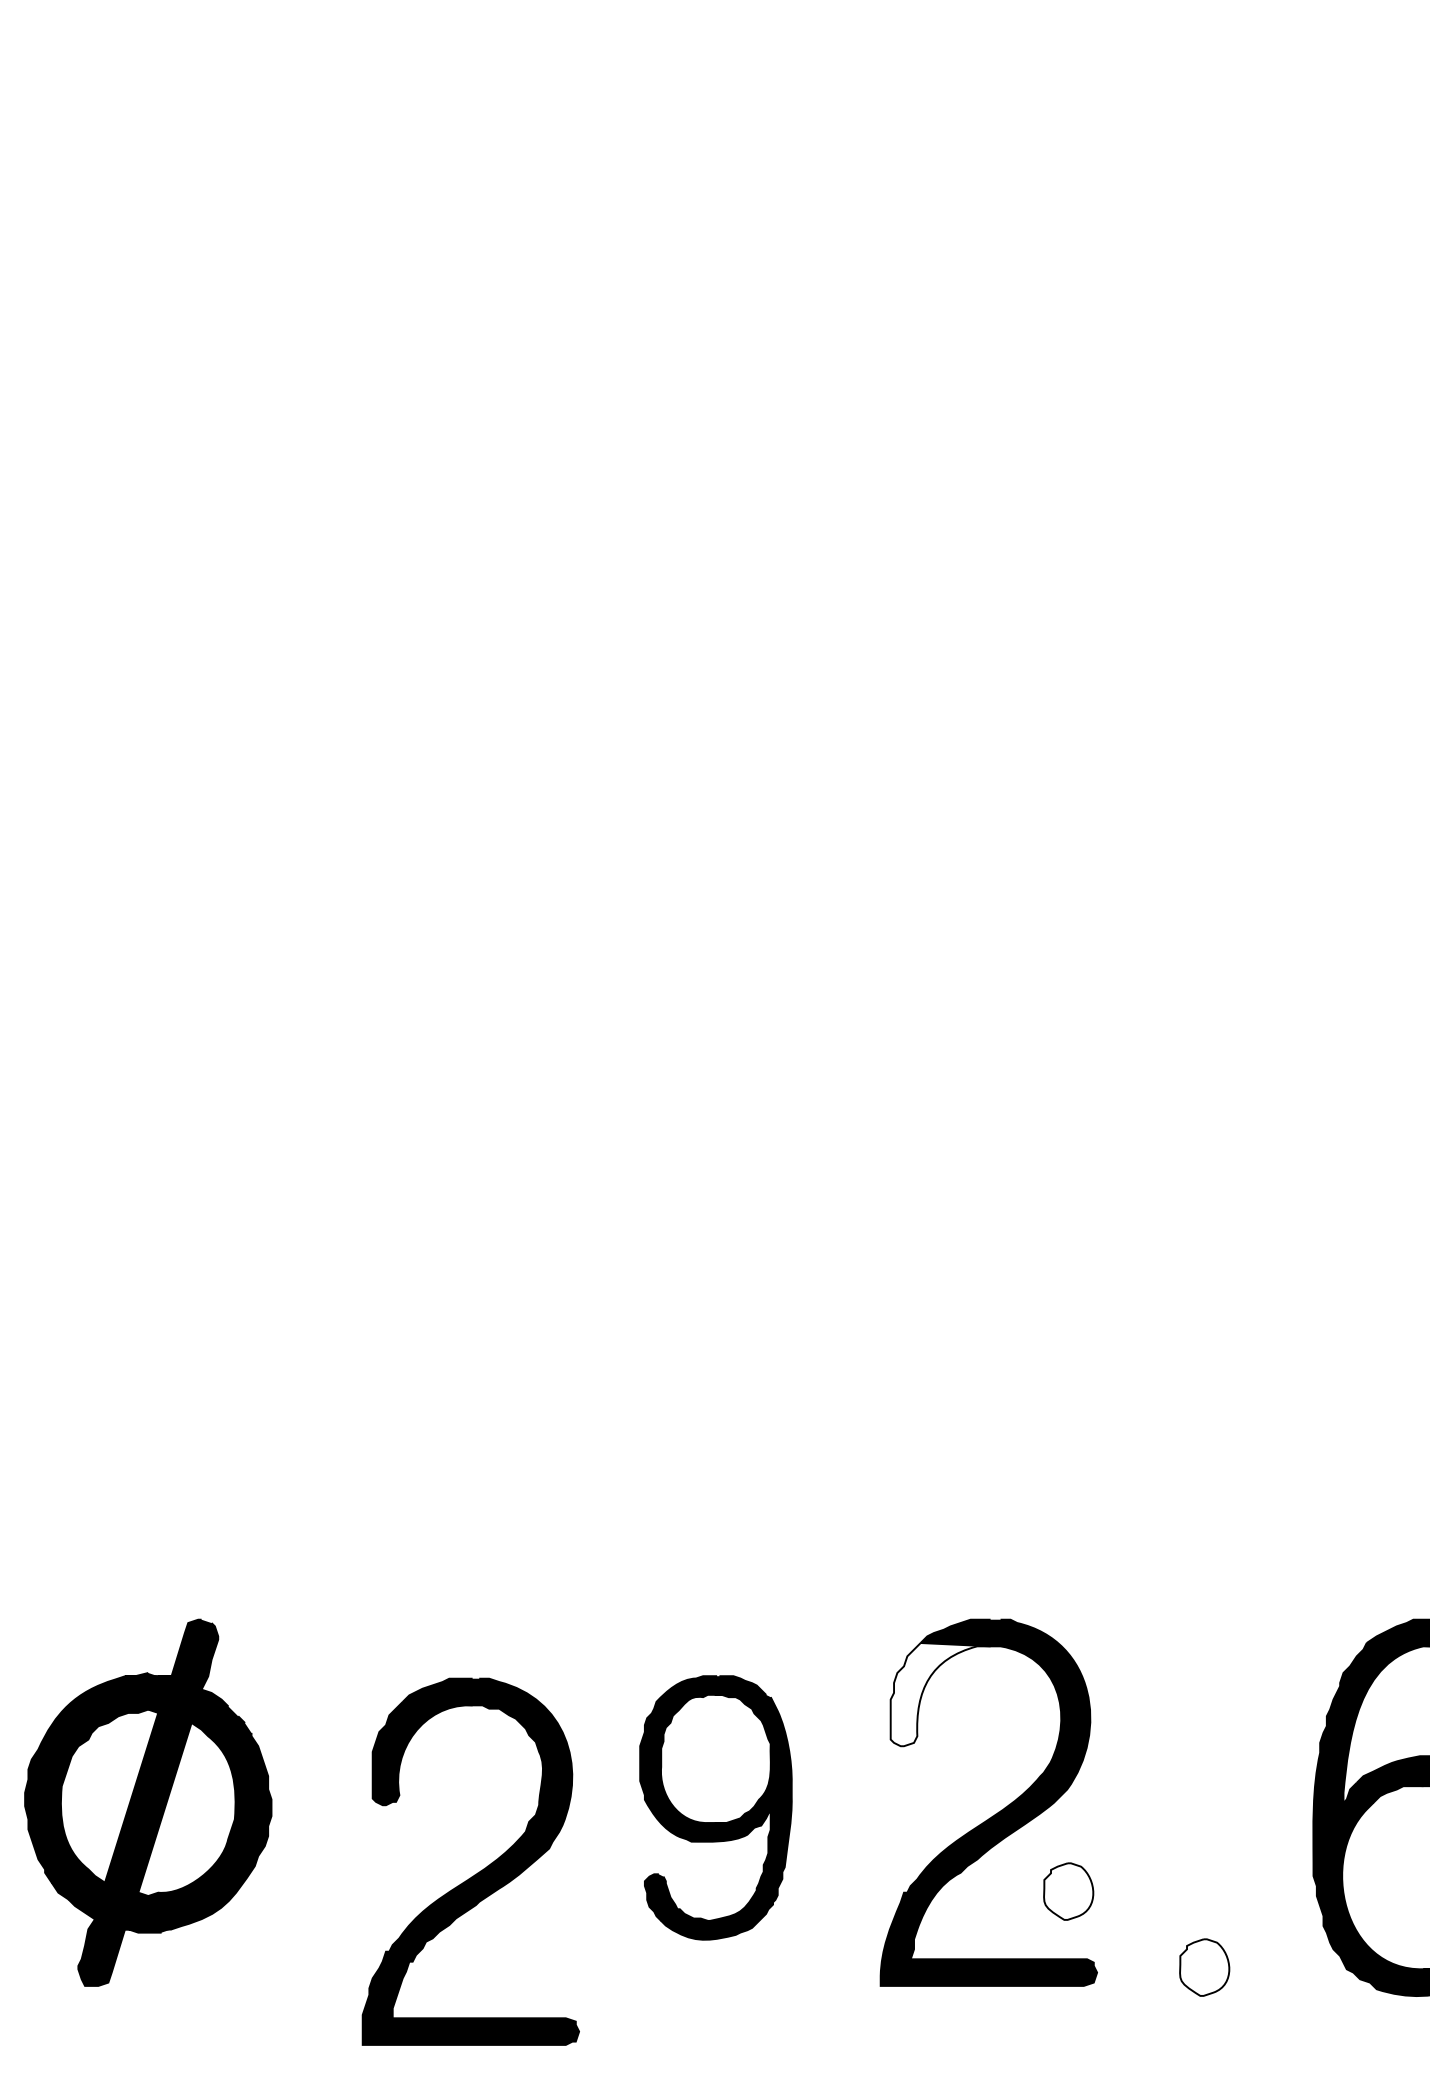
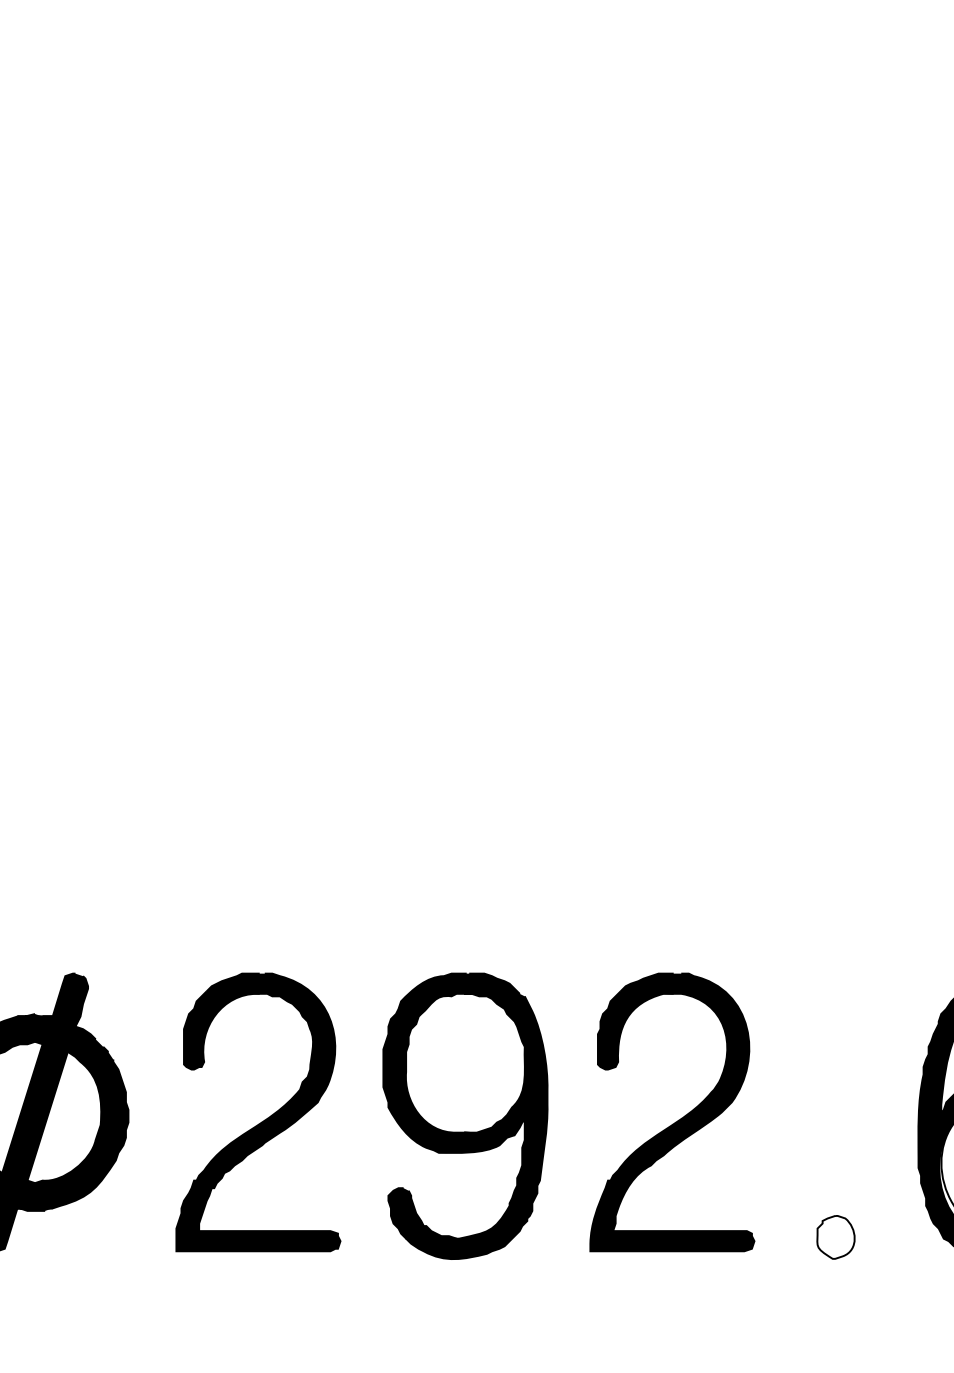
fill: (940, 1694) -> (635, 1030), added
part: (715, 1807) -> (465, 1116), size x1.43
part: (477, 1872) -> (263, 1120), moved
part: (1068, 1891) -> (732, 1179), removed

